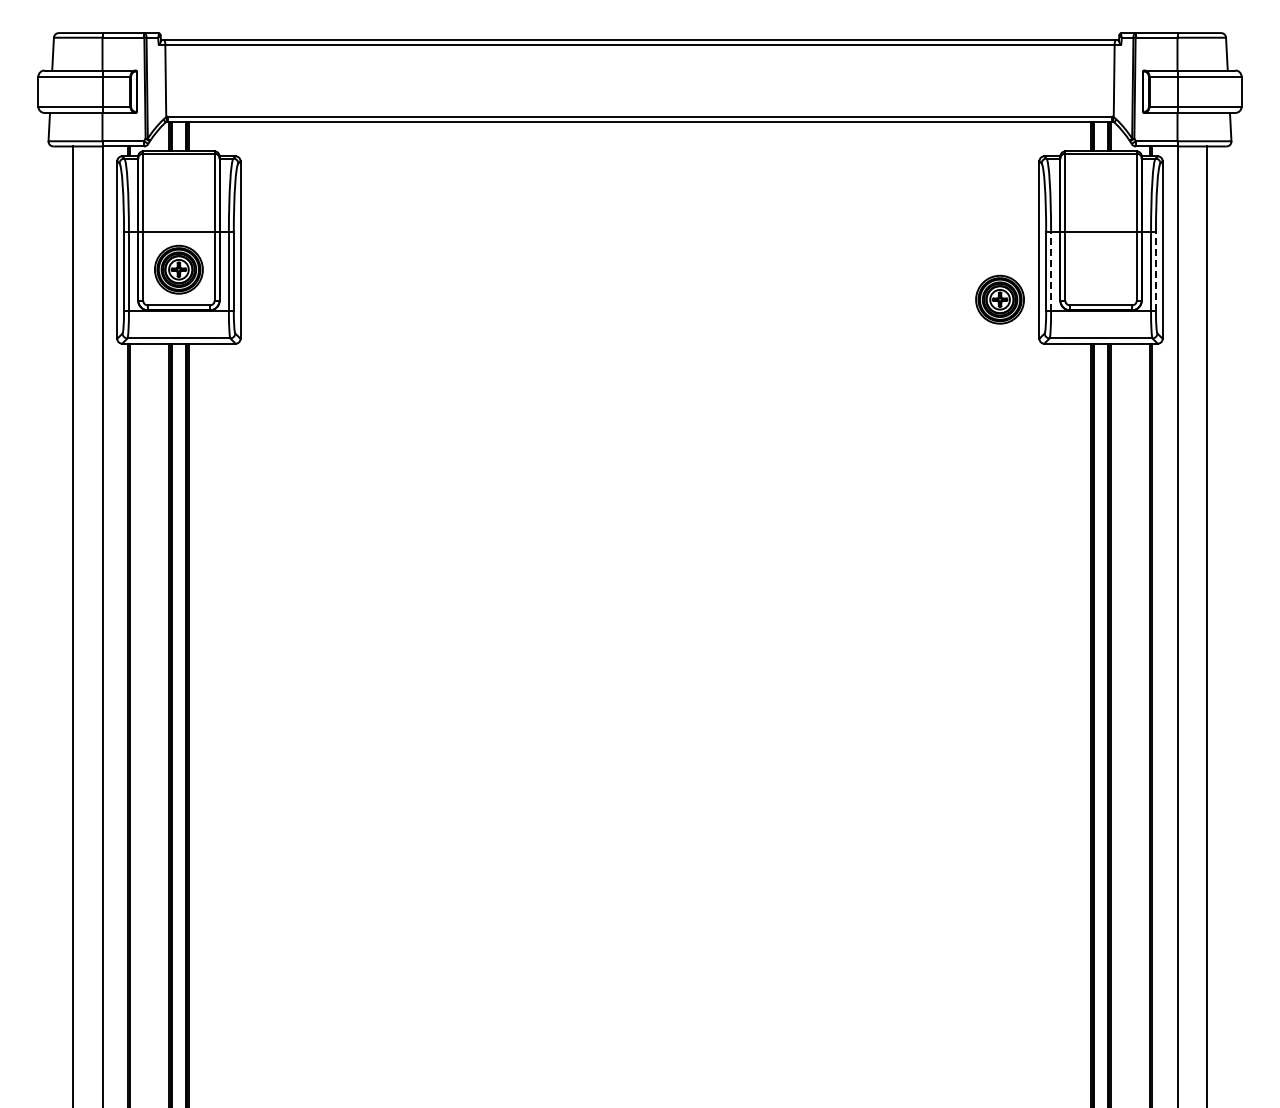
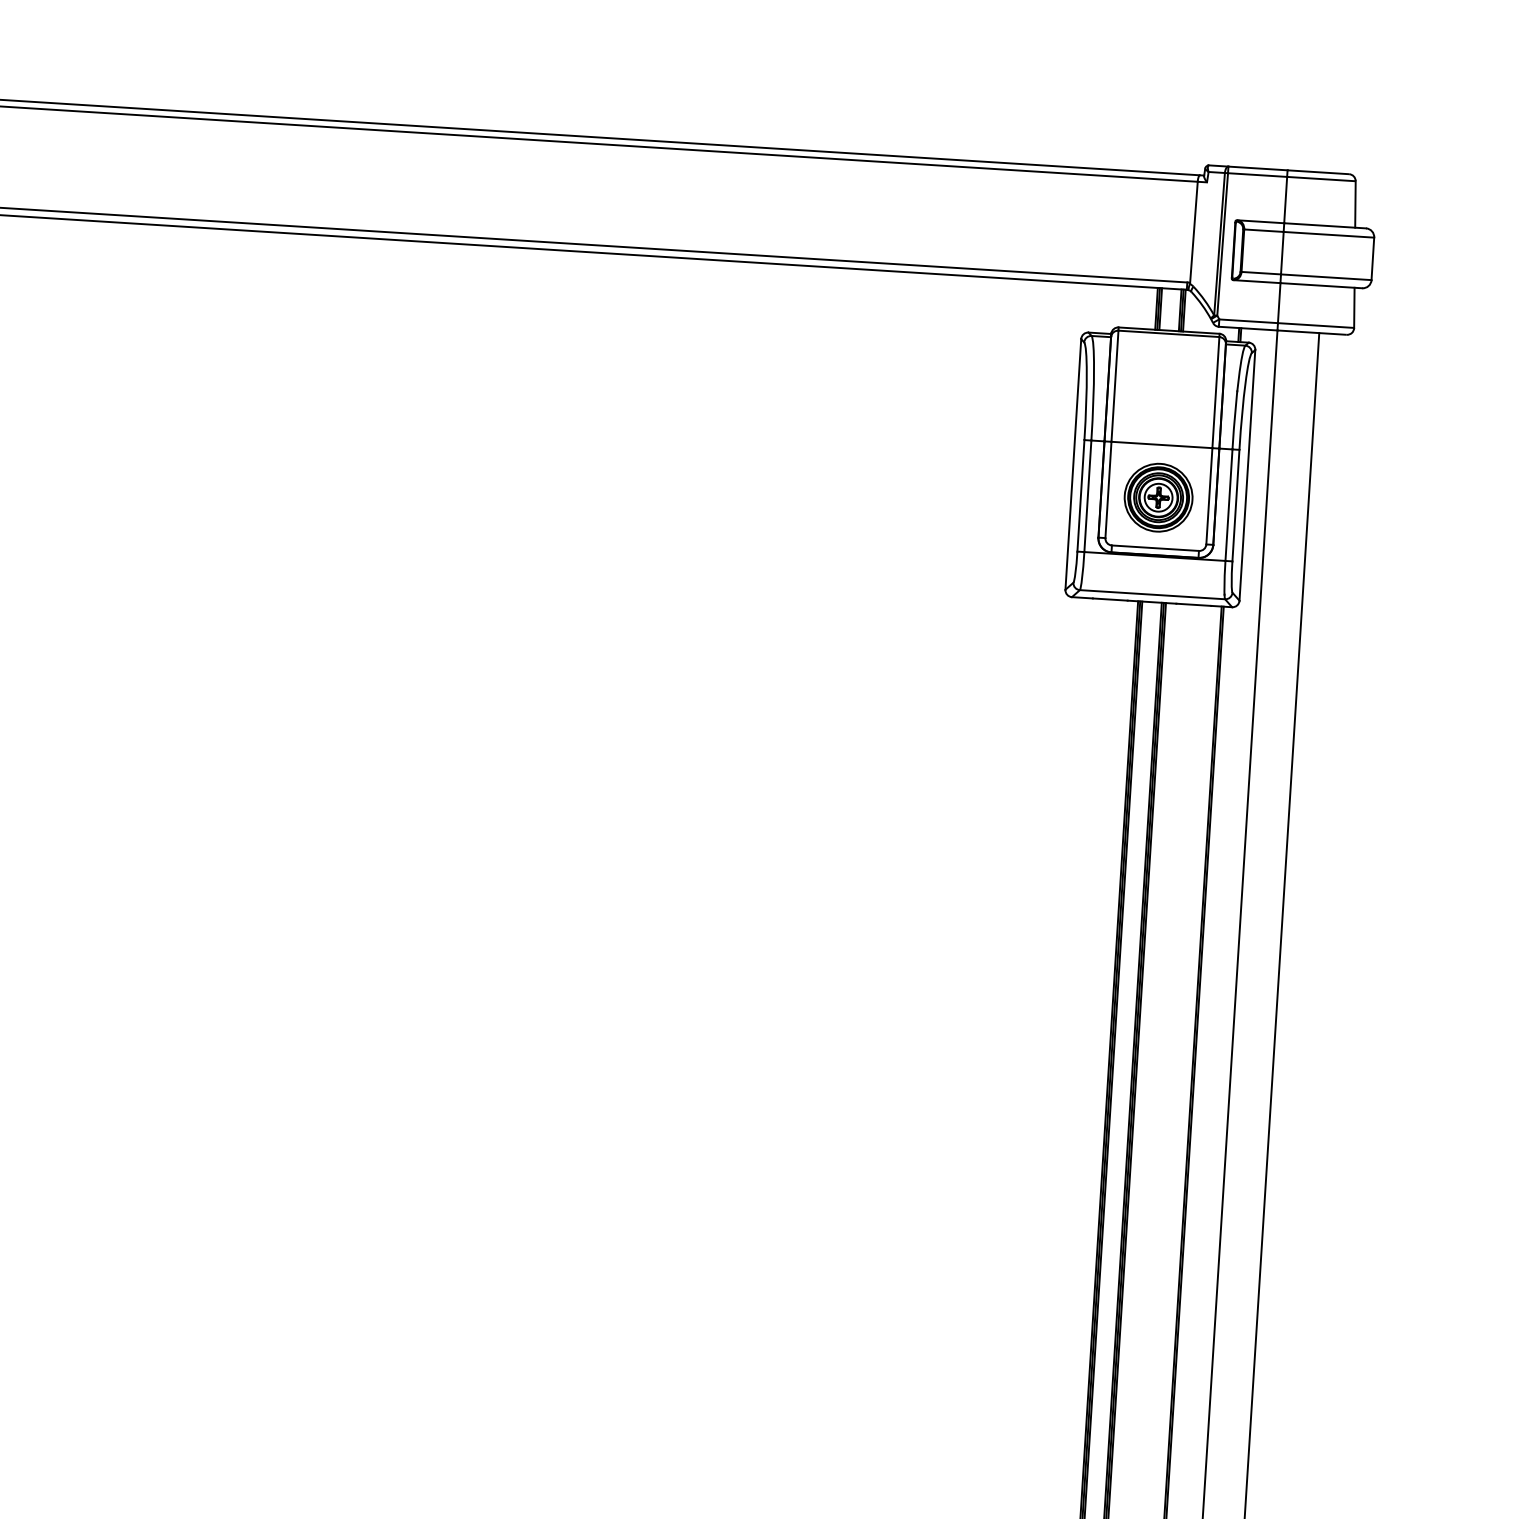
line: (1051, 271) -> (1088, 495), dashed -> solid
line: (1155, 271) -> (1235, 505), dashed -> solid
part: (999, 299) -> (1157, 497), moved

